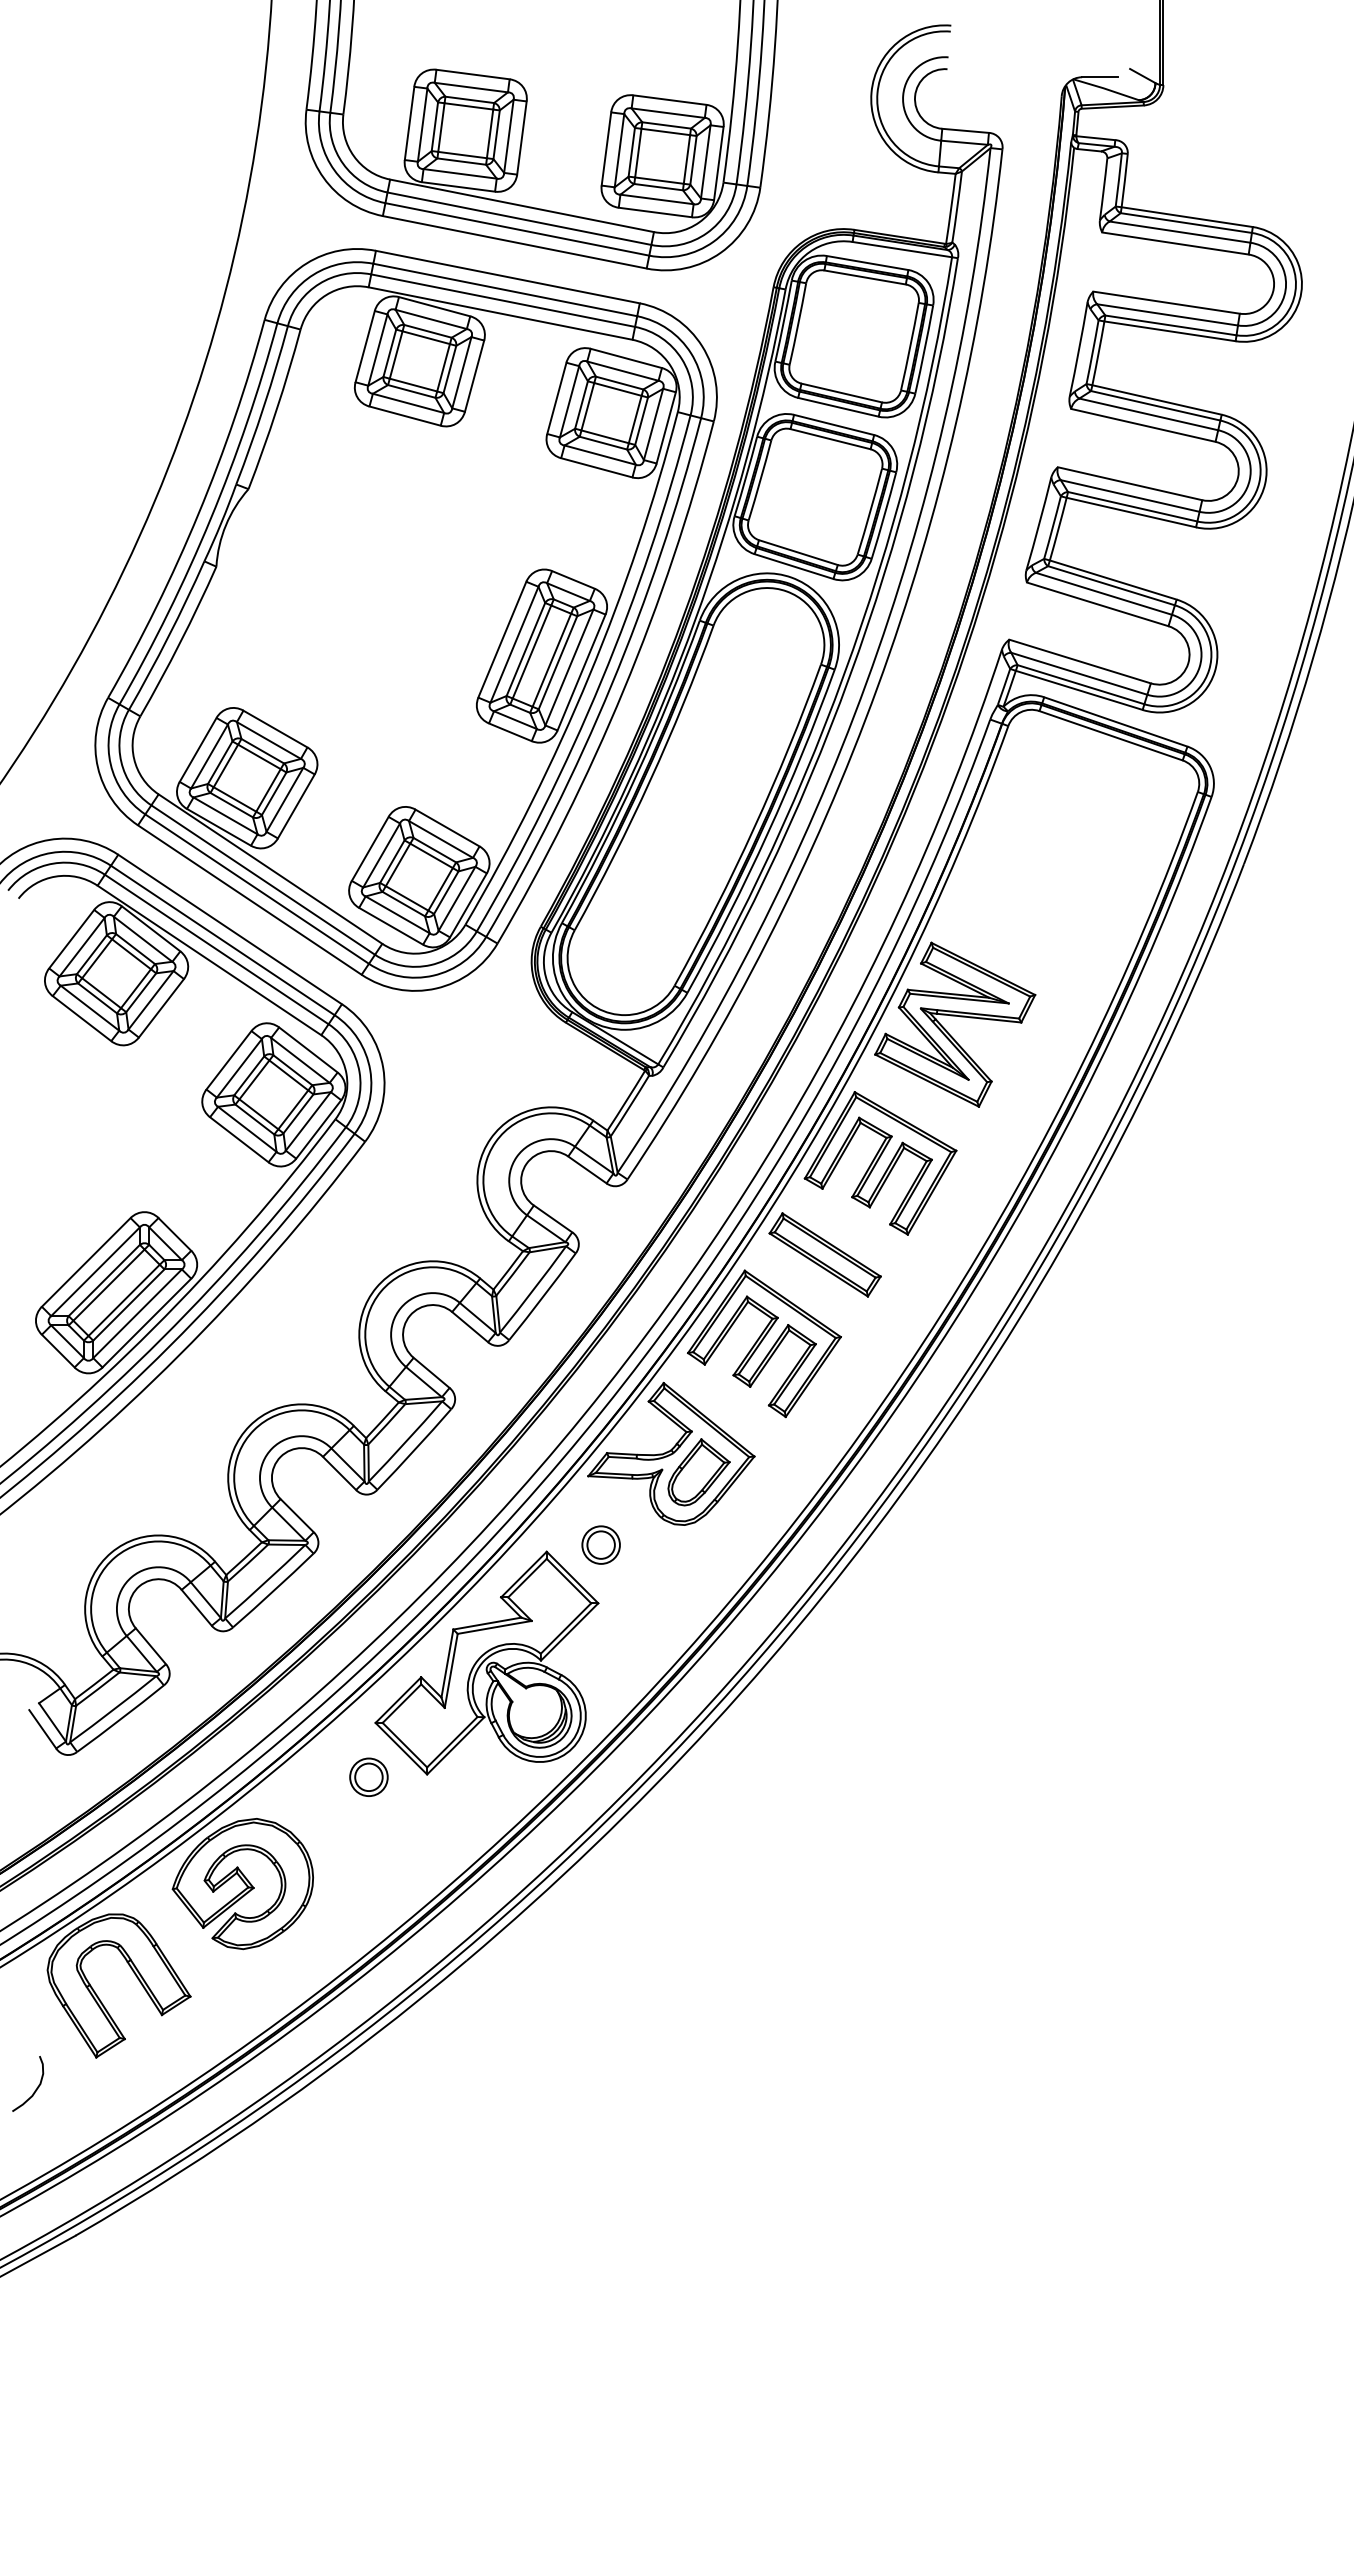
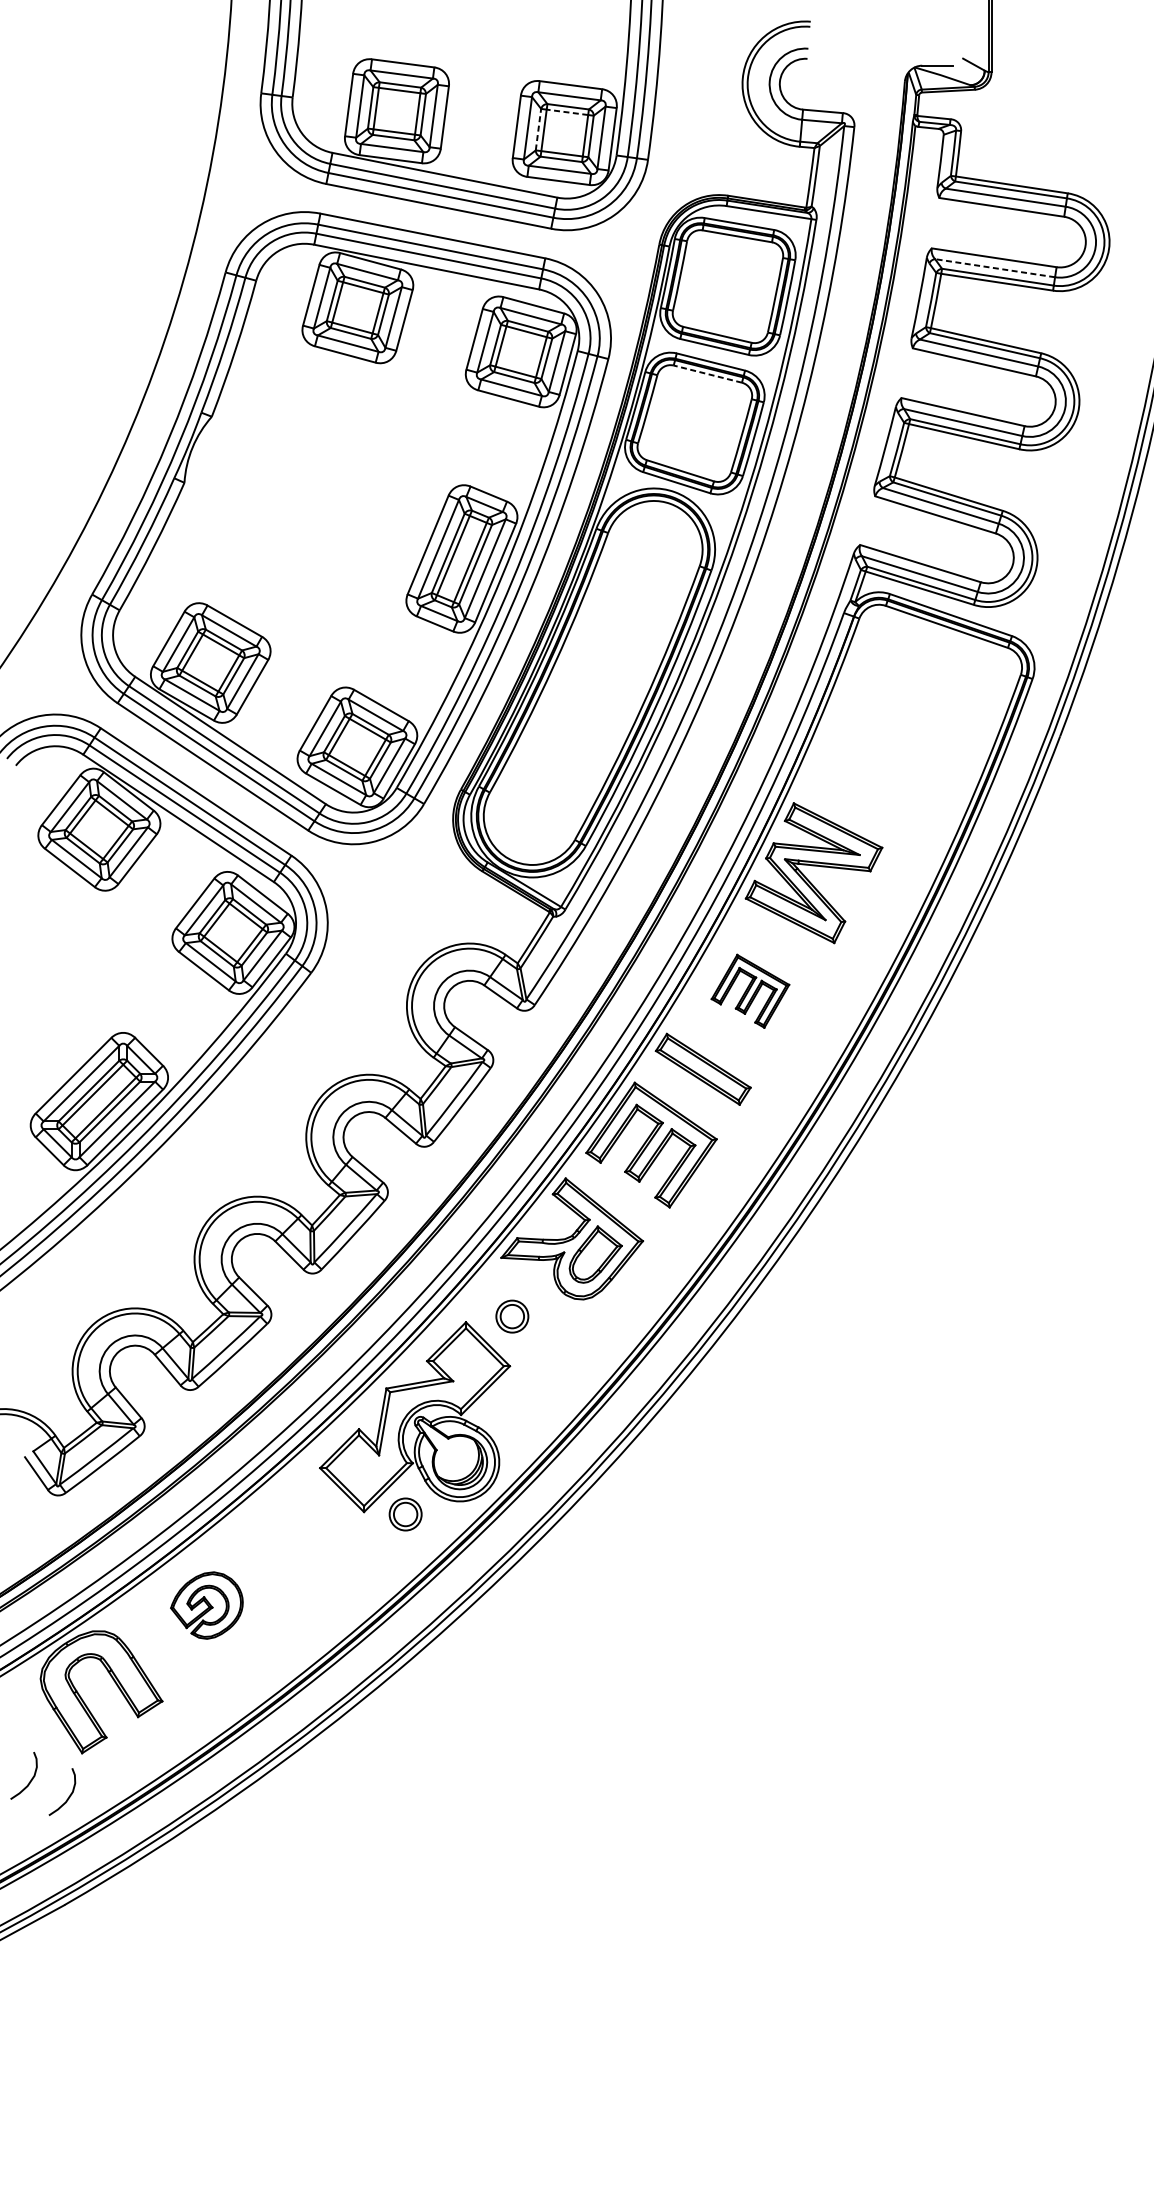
line: (665, 131) -> (567, 111), solid -> dashed
line: (631, 152) -> (538, 129), solid -> dashed
line: (1167, 314) -> (995, 267), solid -> dashed
line: (830, 439) -> (707, 374), solid -> dashed
part: (880, 1163) -> (750, 991), size x0.6
part: (368, 1776) -> (405, 1513), moved
part: (242, 1884) -> (206, 1605), size x0.6
curve: (81, 2106) -> (69, 1795), added

